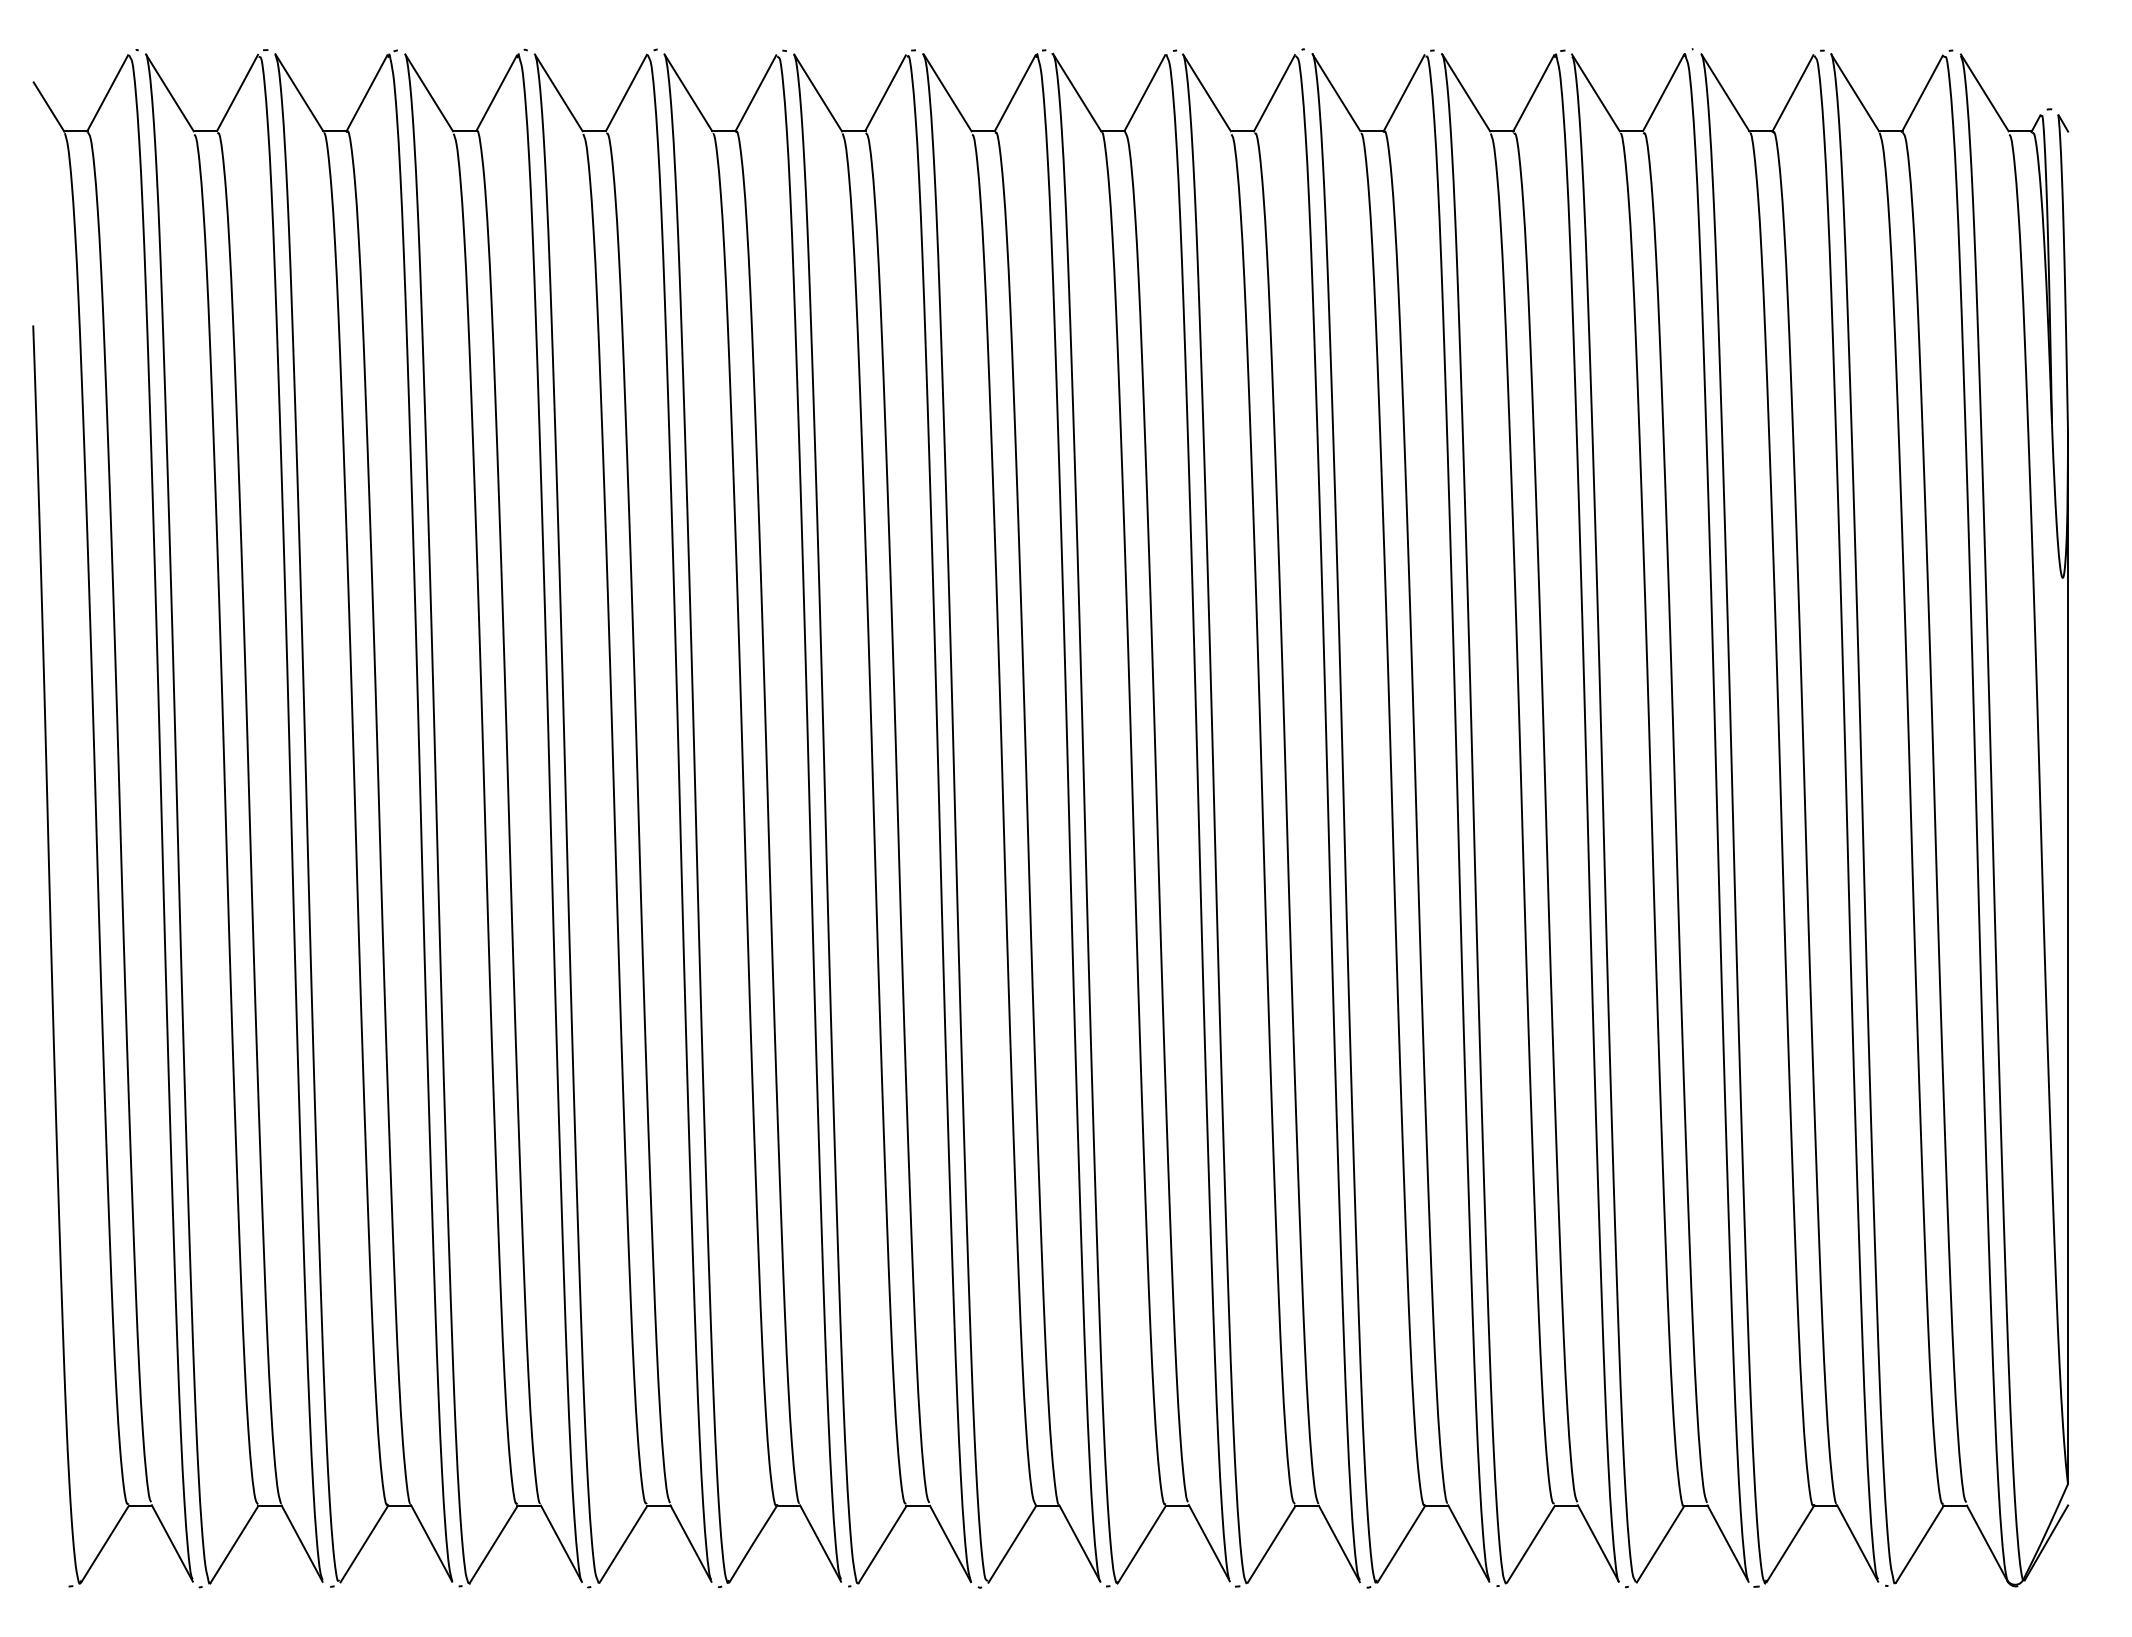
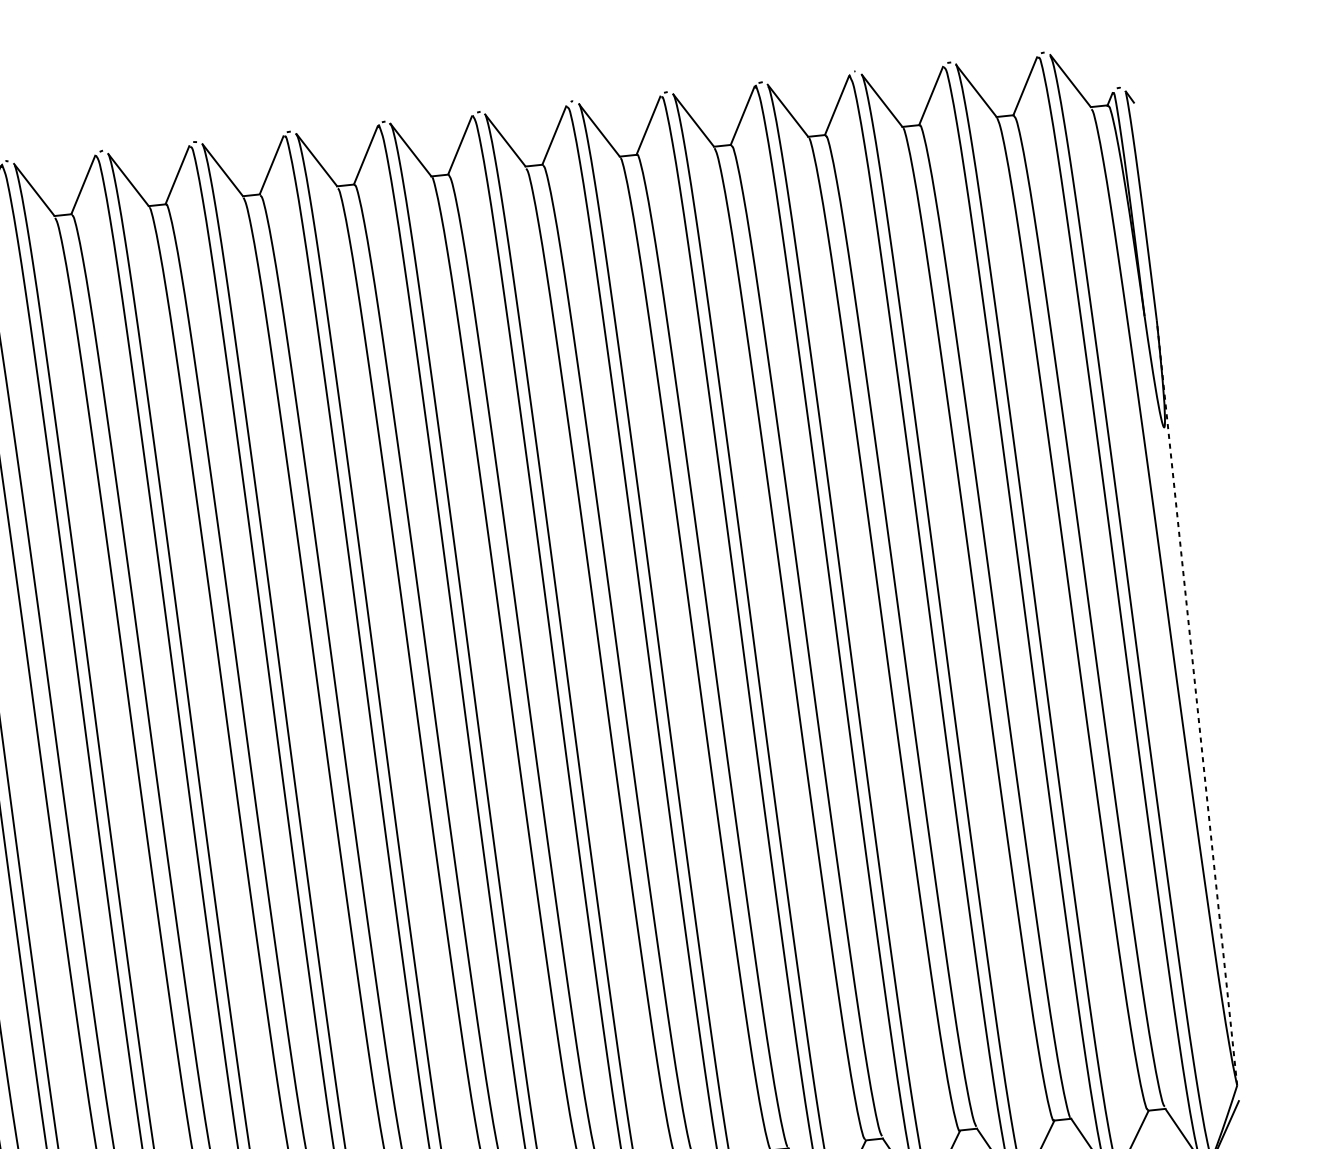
line: (2068, 957) -> (1197, 702), solid -> dashed

